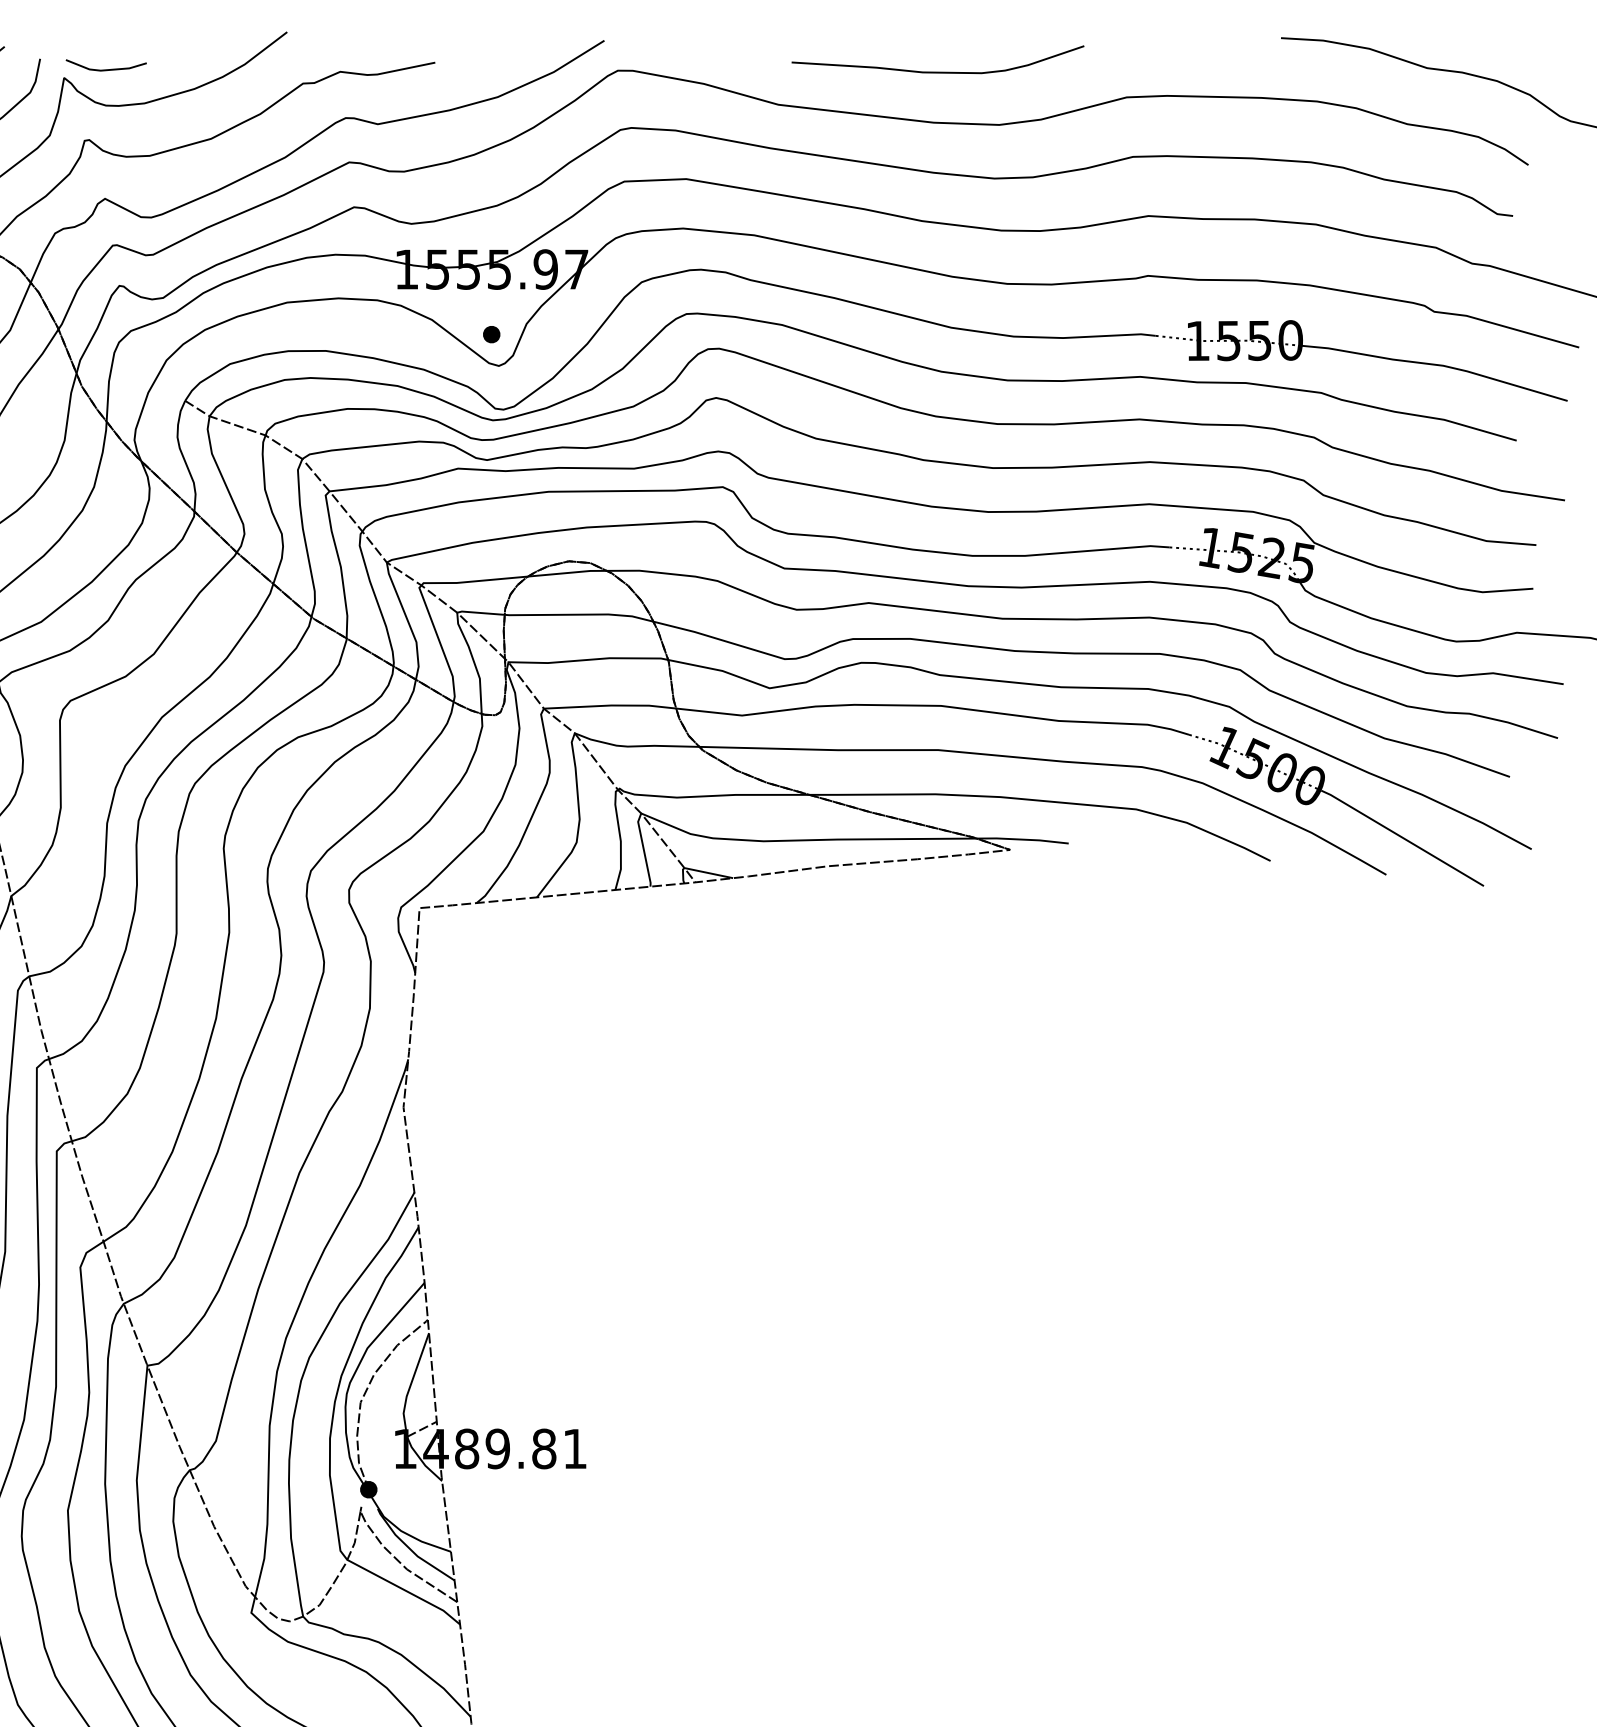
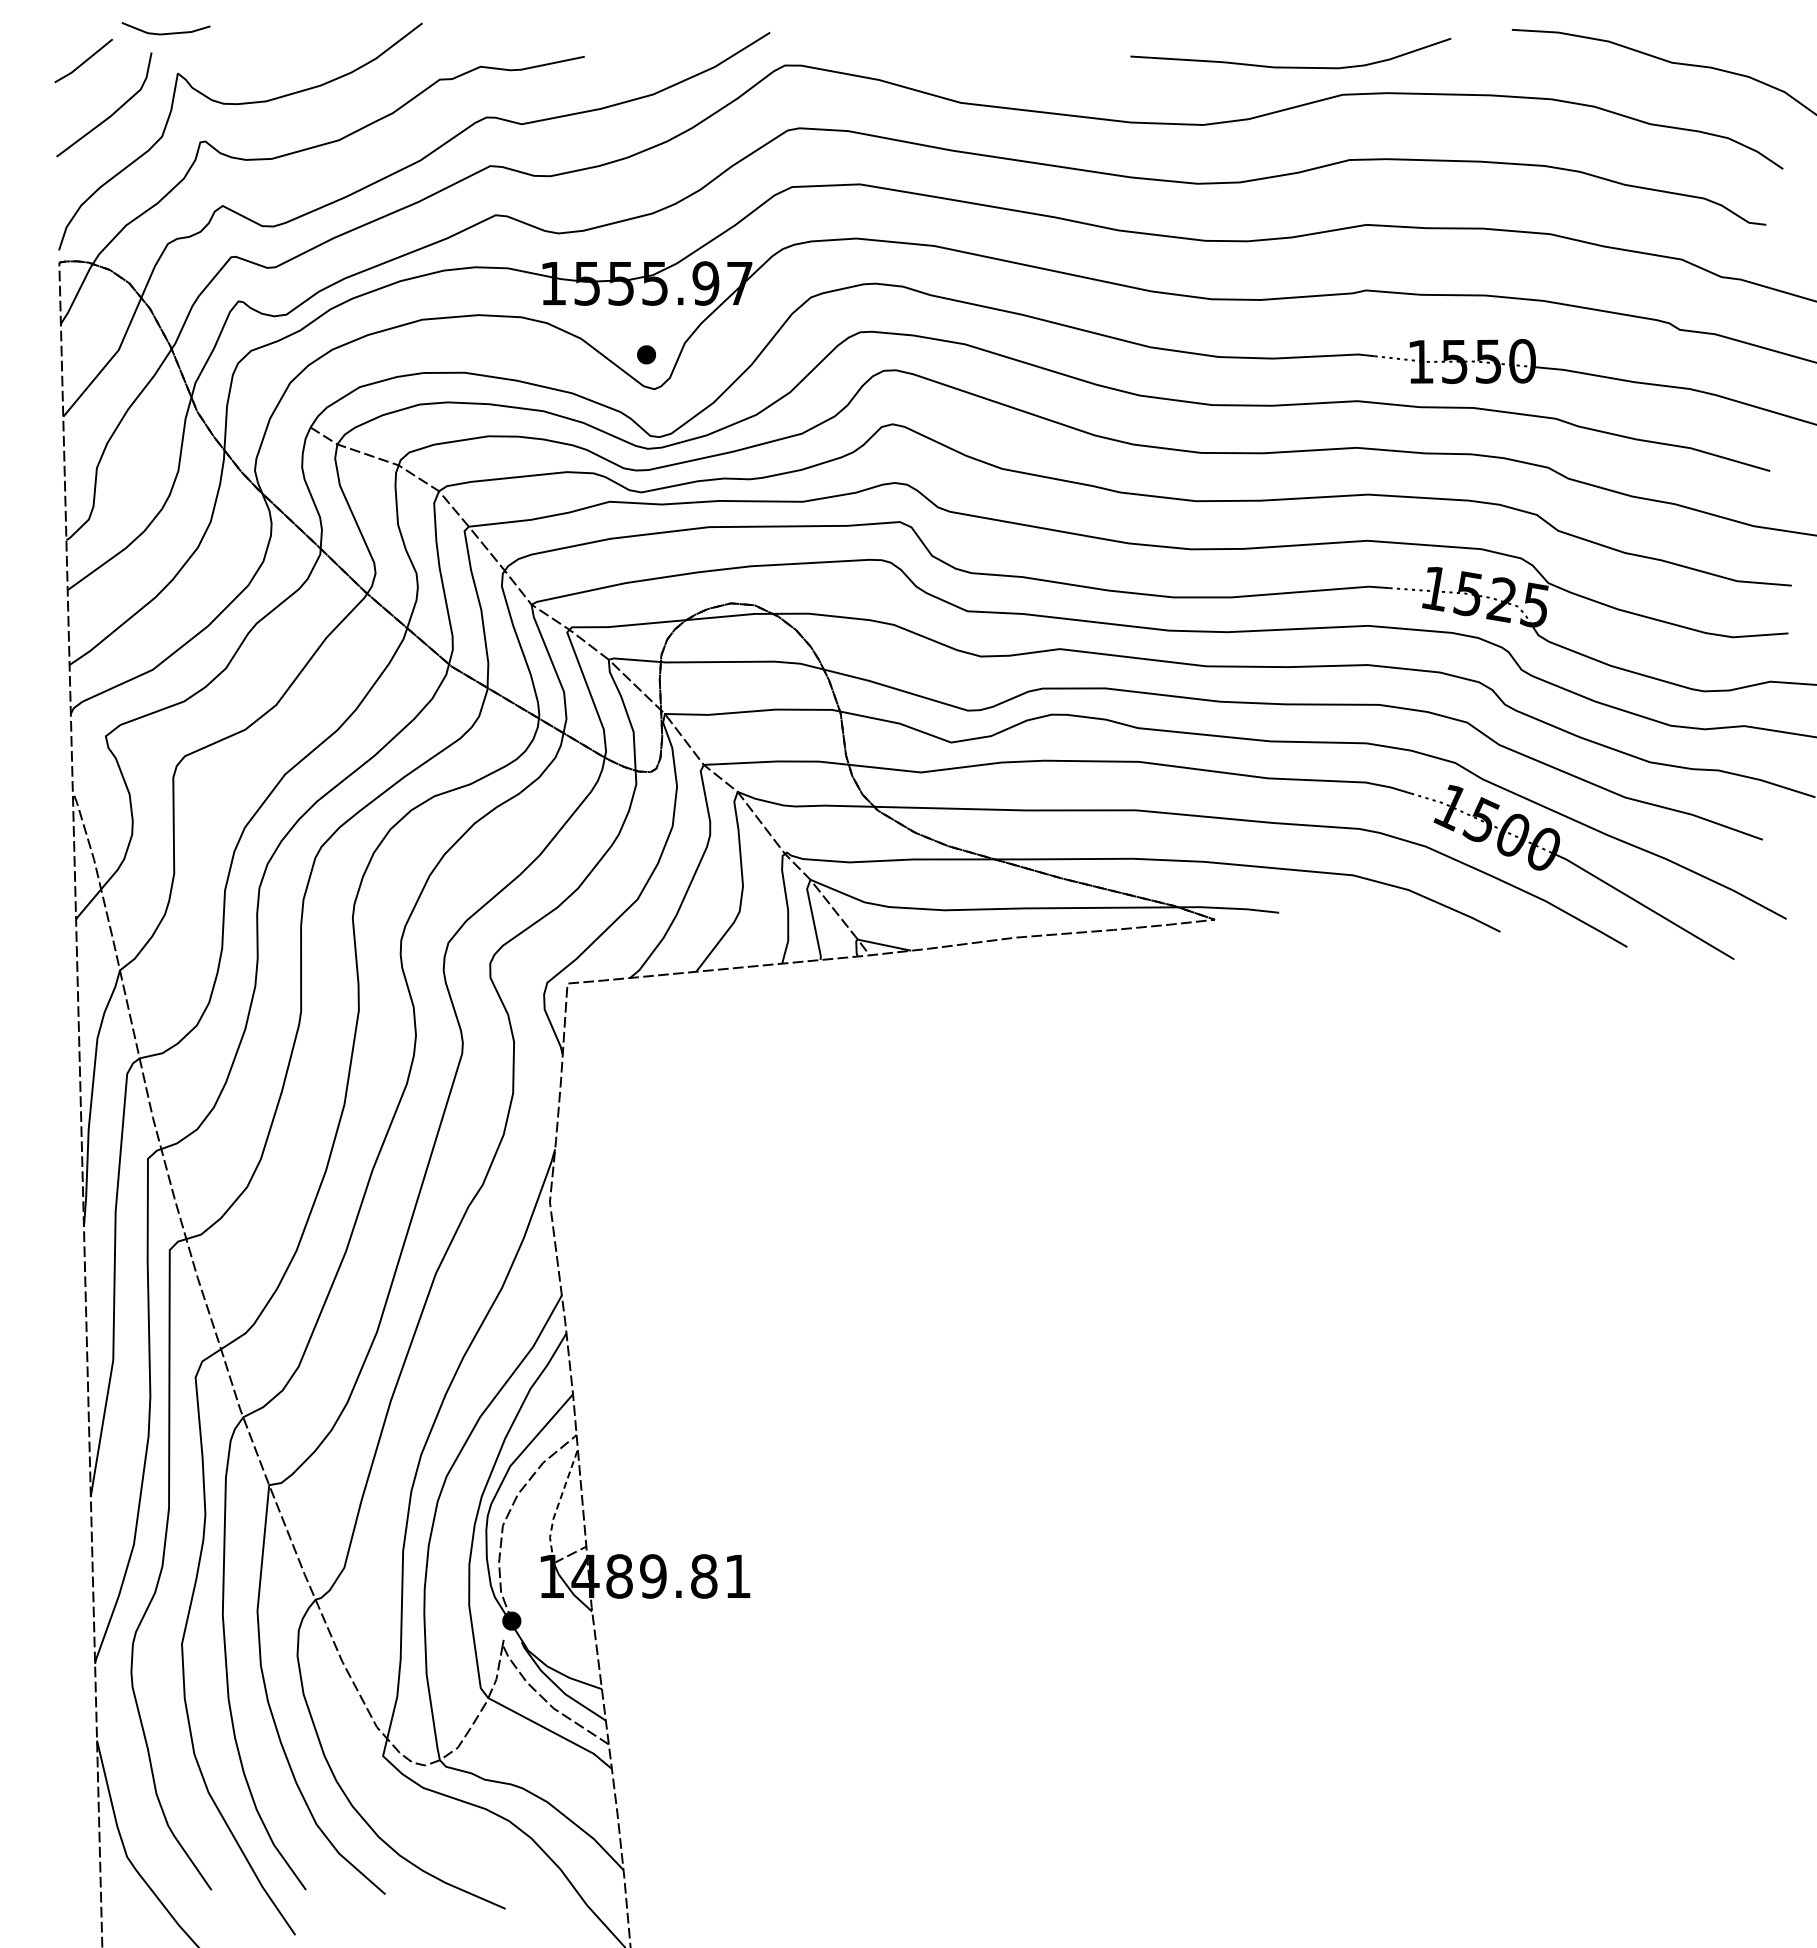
line: (108, 68) -> (168, 32), moved
curve: (937, 71) -> (1290, 66), moved
line: (411, 1384) -> (558, 1505), solid -> dashed

